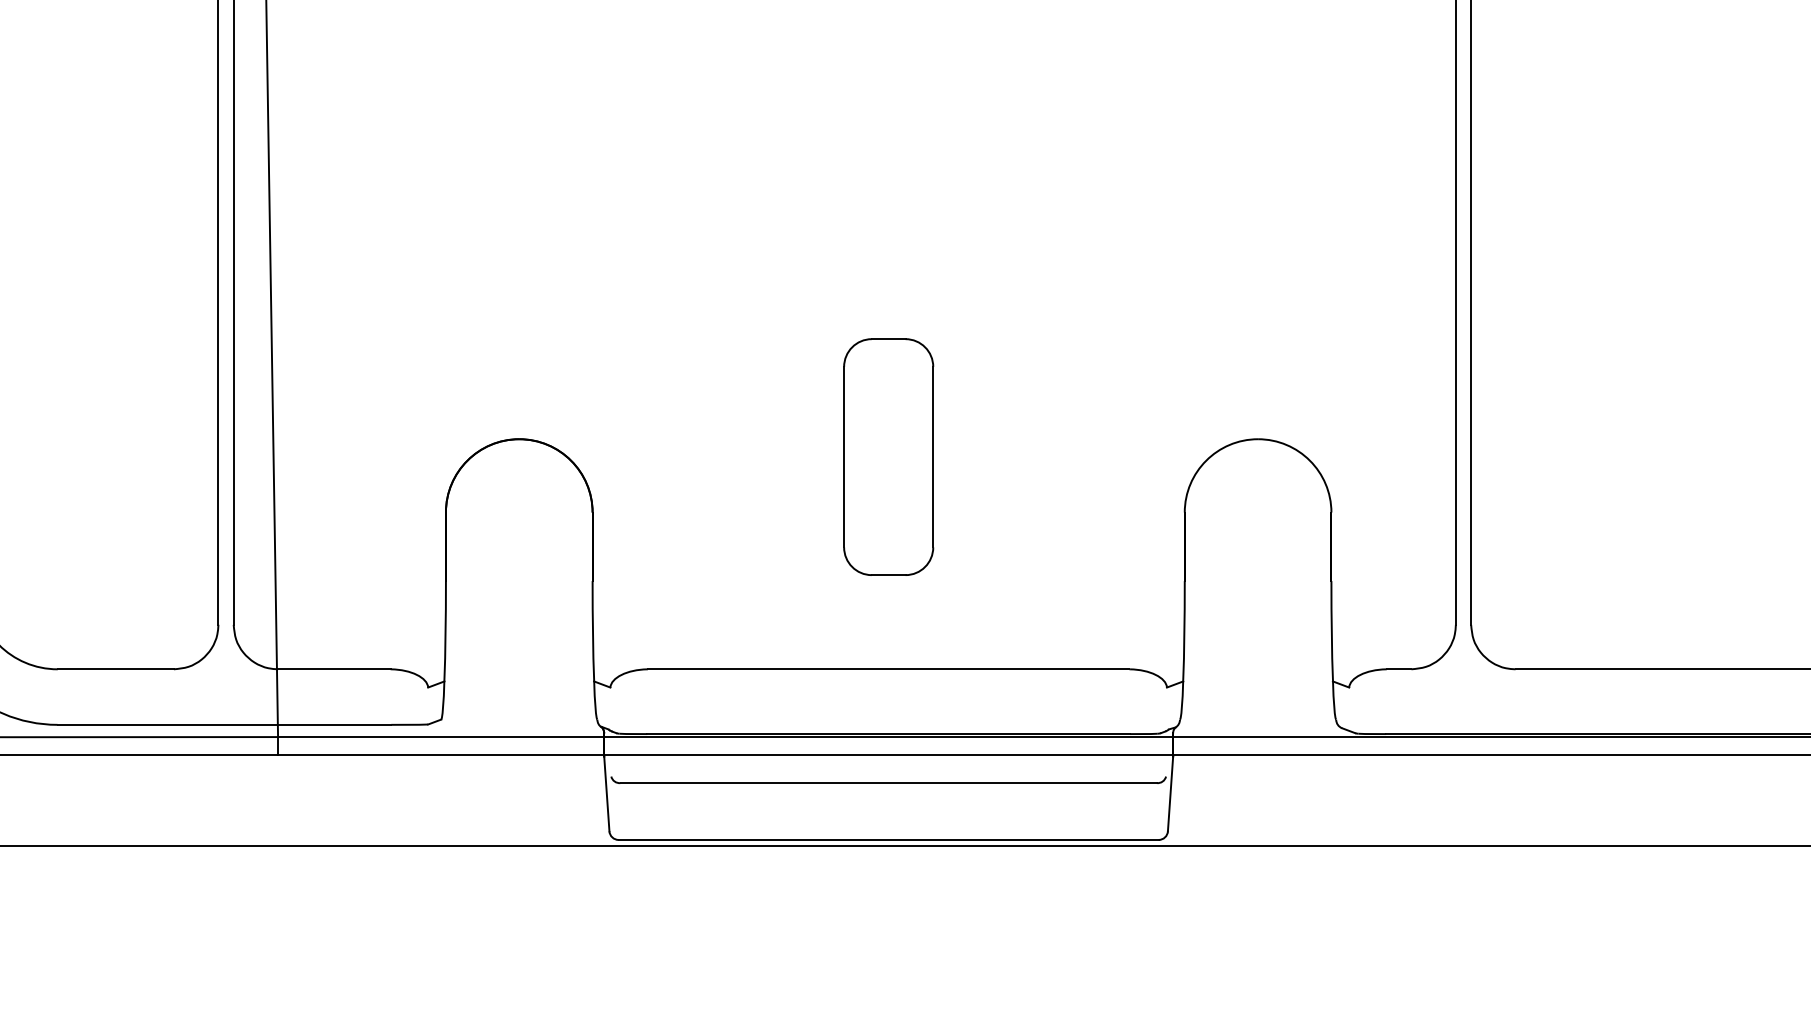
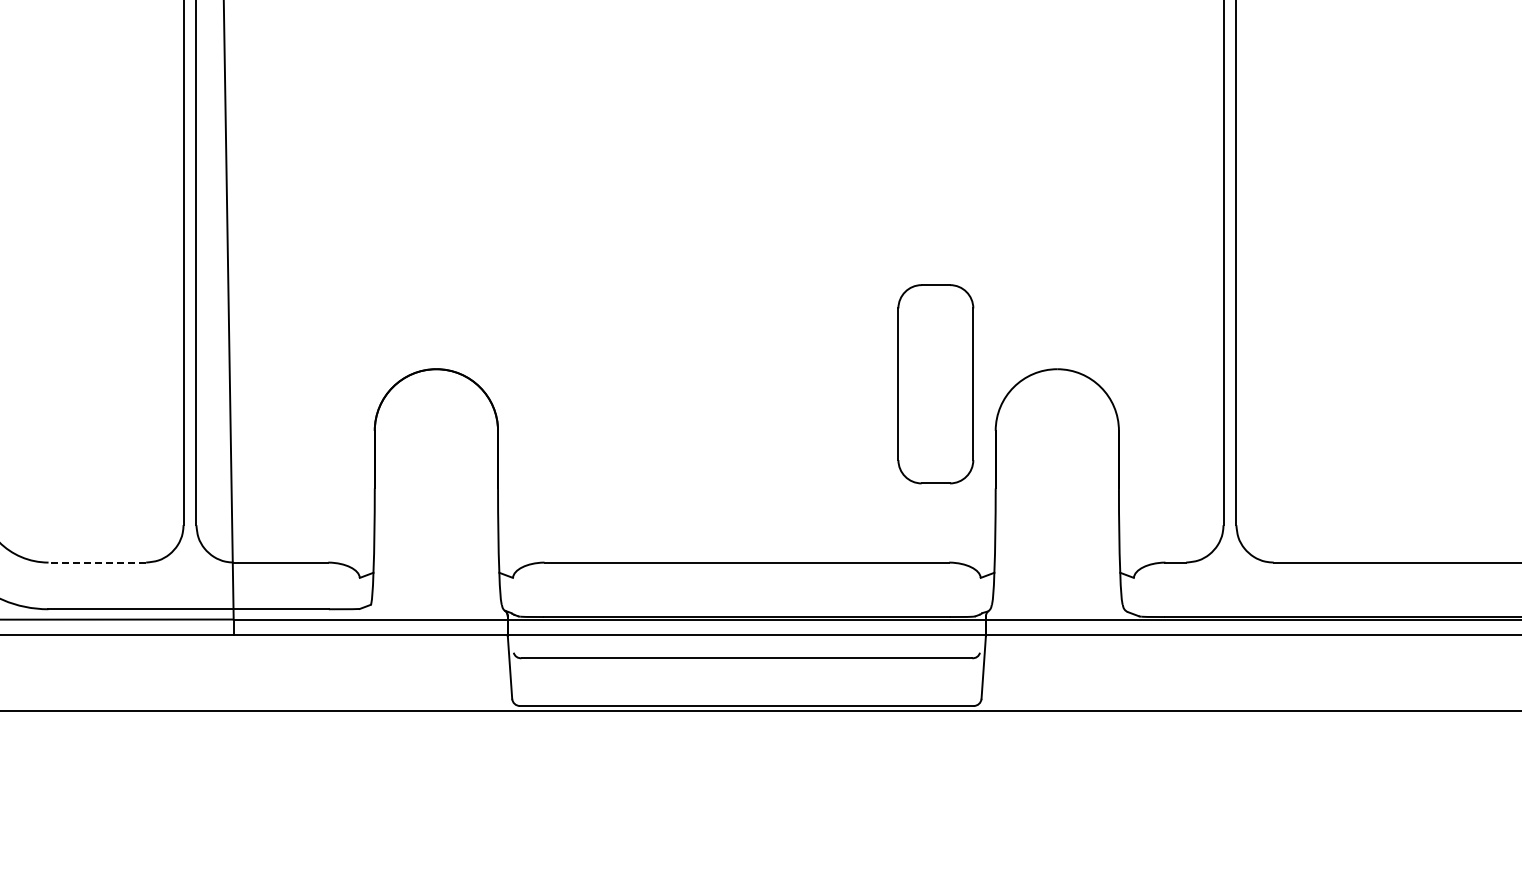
part: (888, 457) -> (935, 384), moved
line: (116, 669) -> (97, 562), solid -> dashed

